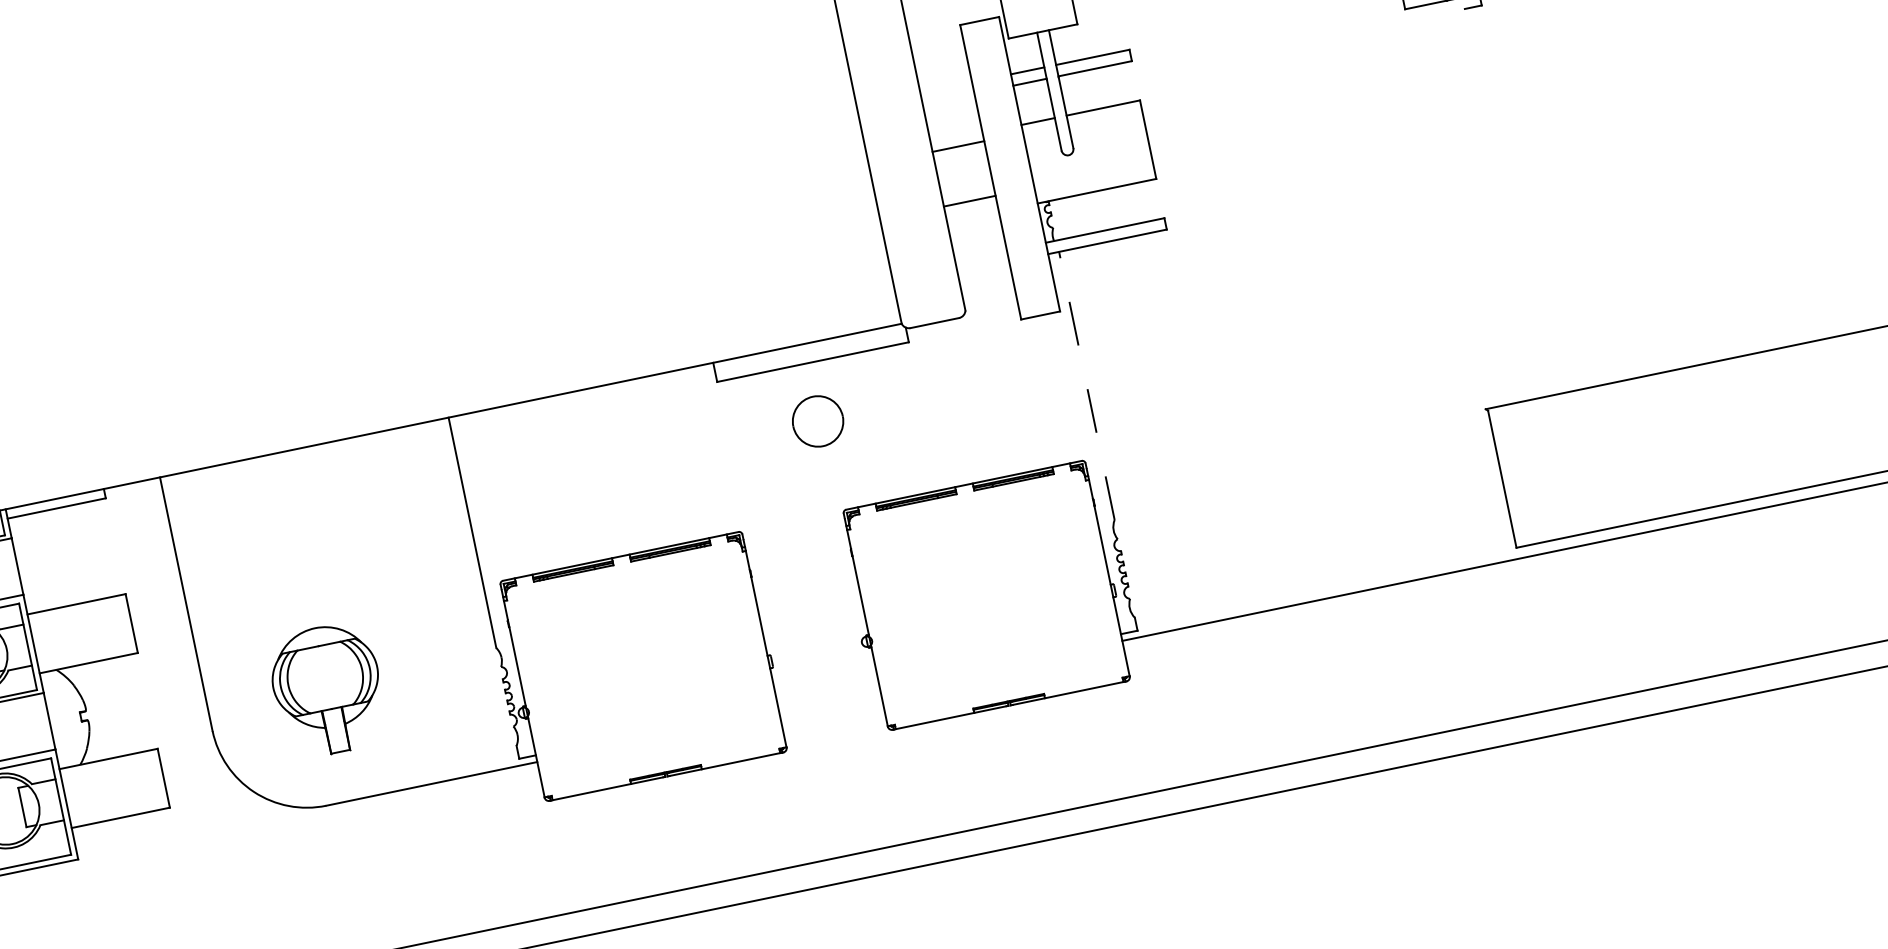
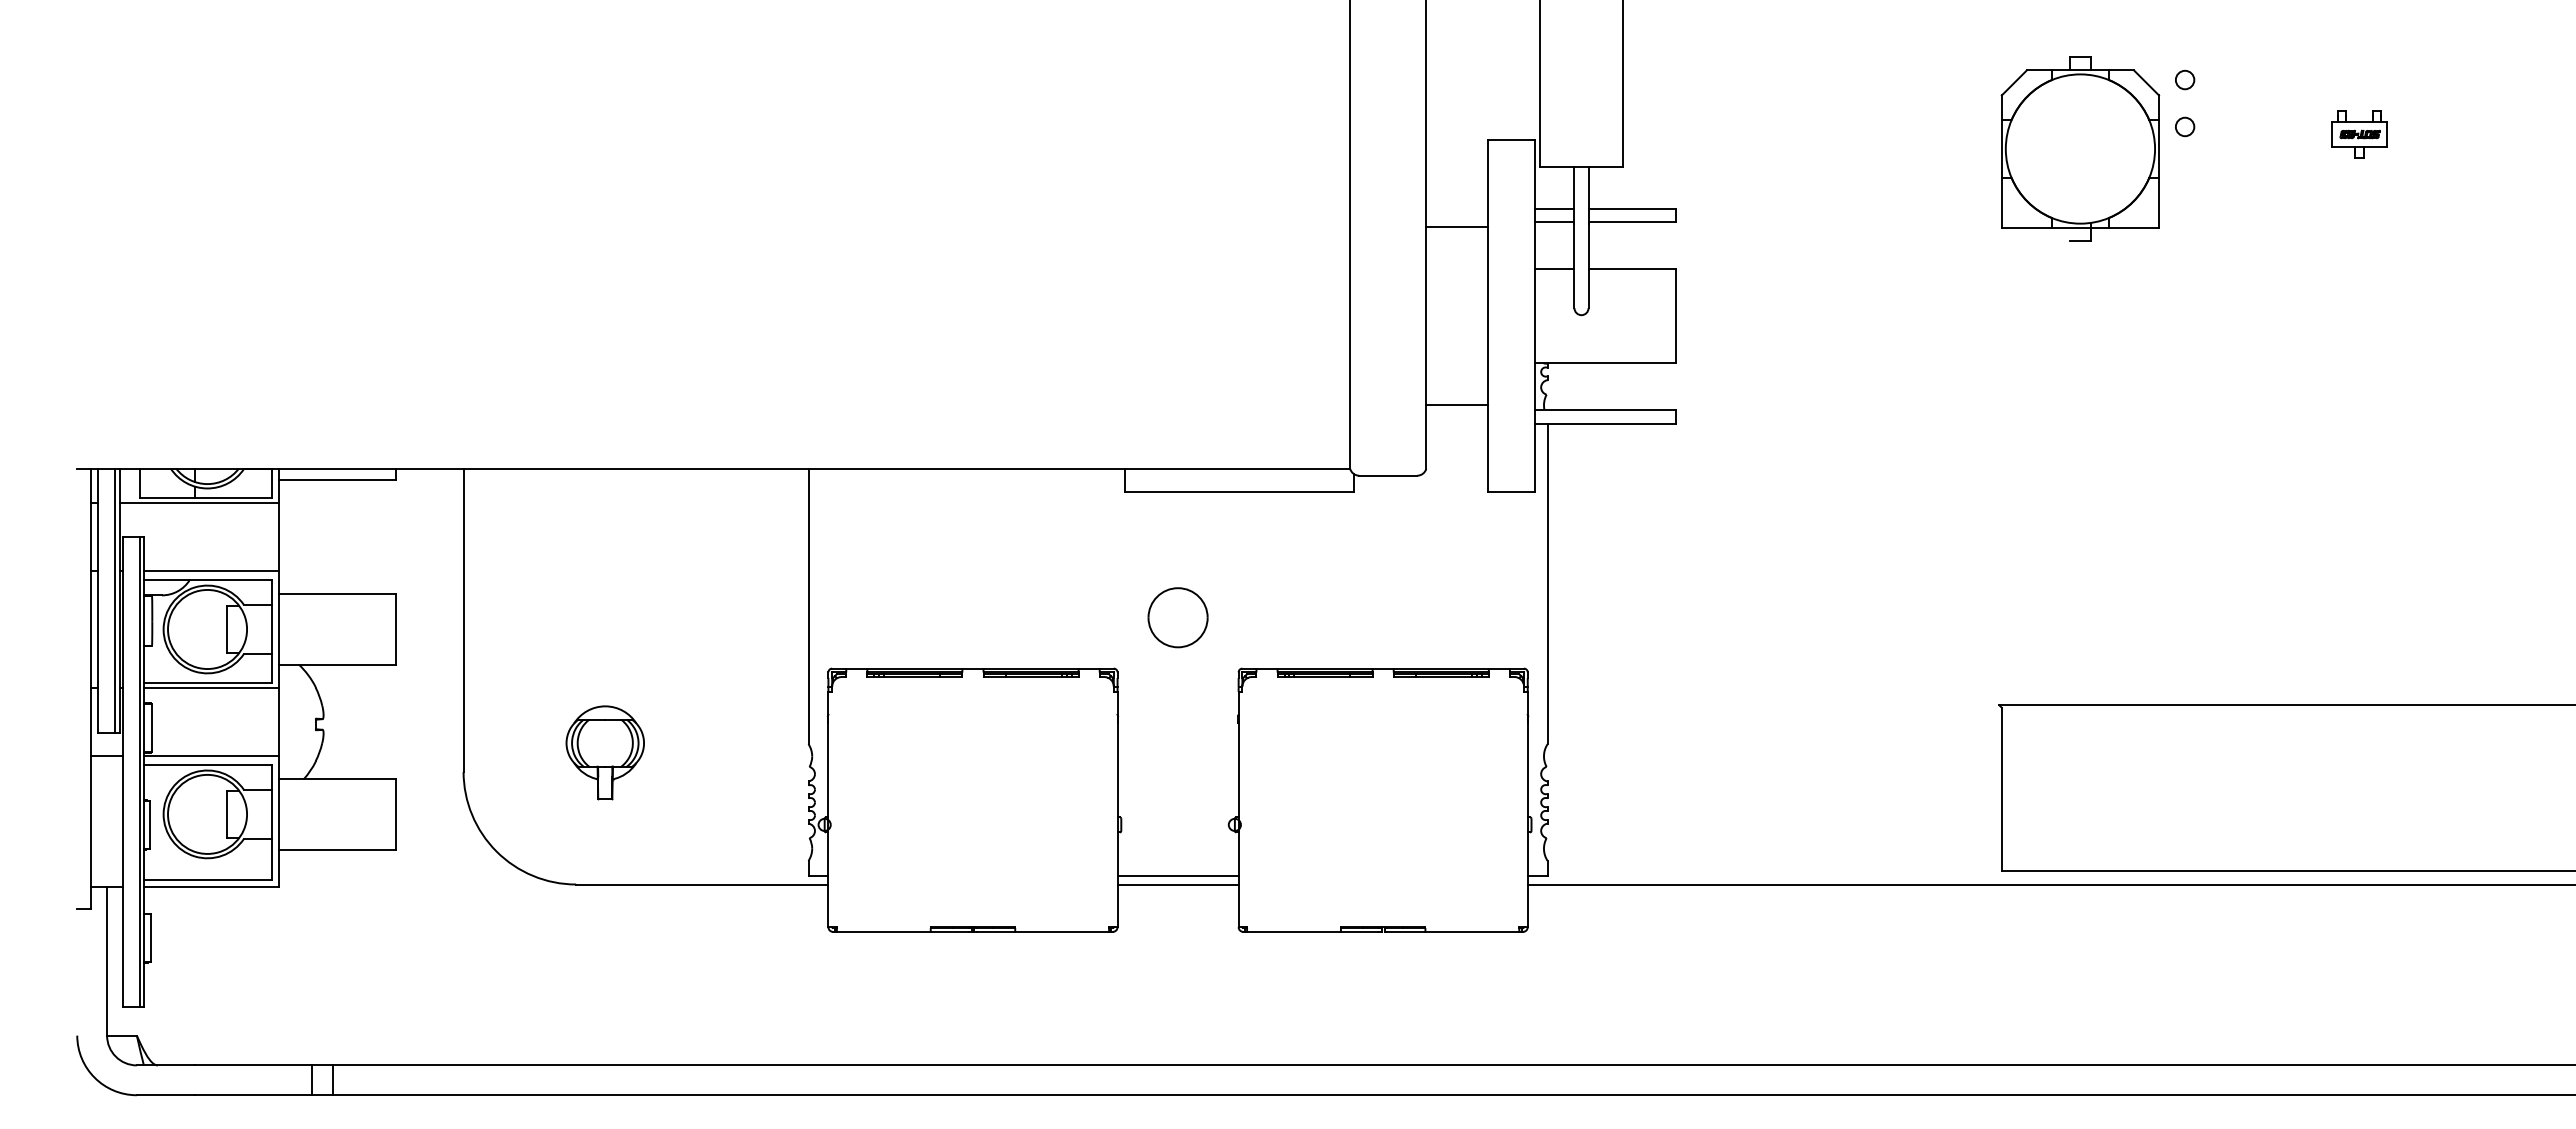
line: (958, 146) -> (1457, 226), moved
line: (970, 201) -> (1457, 405), moved
line: (1086, 385) -> (1547, 583), dashed -> solid
part: (817, 421) -> (1177, 617), moved
part: (327, 690) -> (604, 752), size x0.62
line: (827, 694) -> (1177, 876), added
line: (829, 701) -> (1177, 884), added

